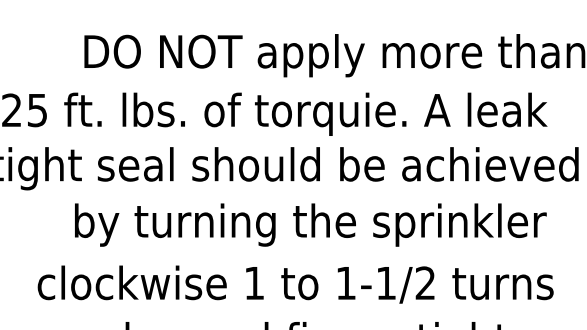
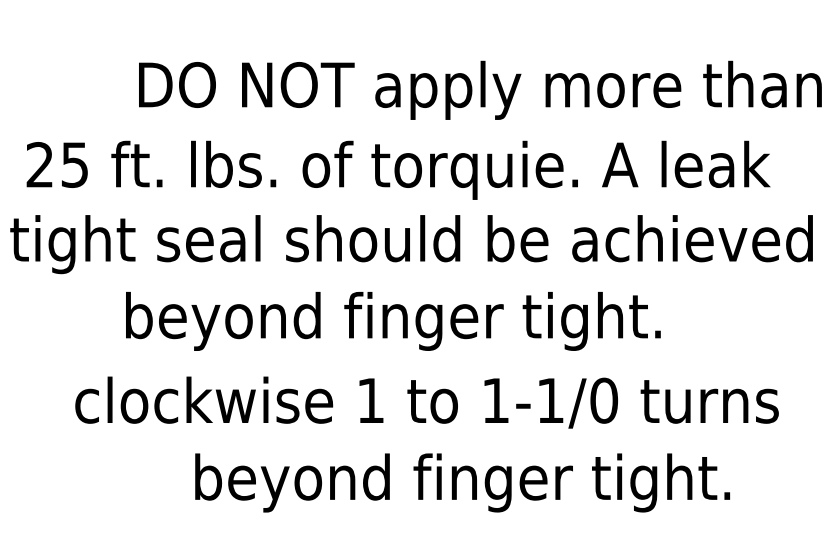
text: (322, 224) -> (463, 320), by turning the sprinkler -> beyond finger tight.
text: (425, 283) -> (604, 400), 1-1/2 -> 1-1/0

